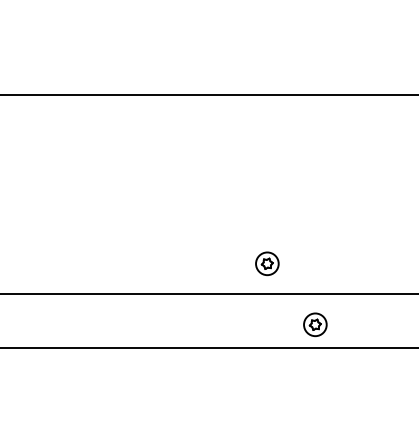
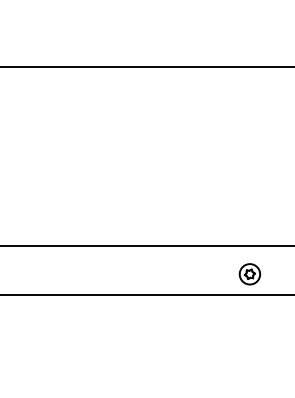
part: (267, 263) -> (206, 219), removed

